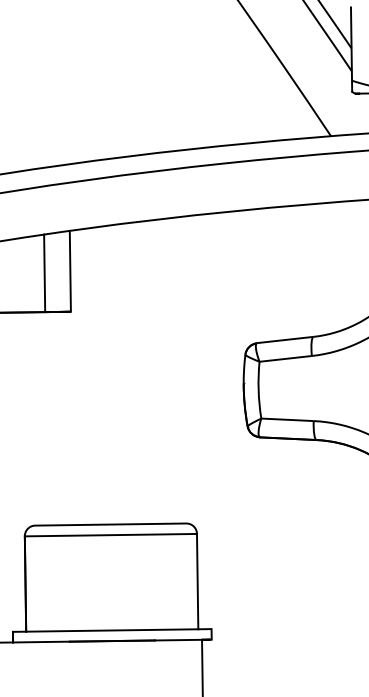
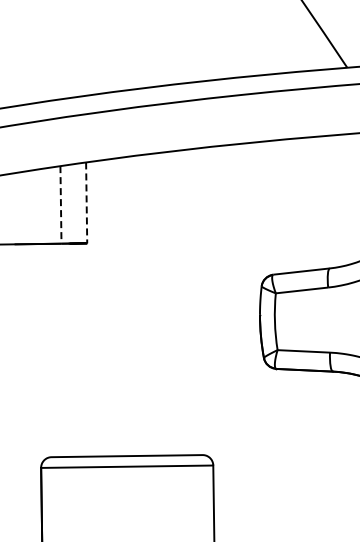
line: (70, 271) -> (86, 203), solid -> dashed
line: (44, 273) -> (60, 205), solid -> dashed

